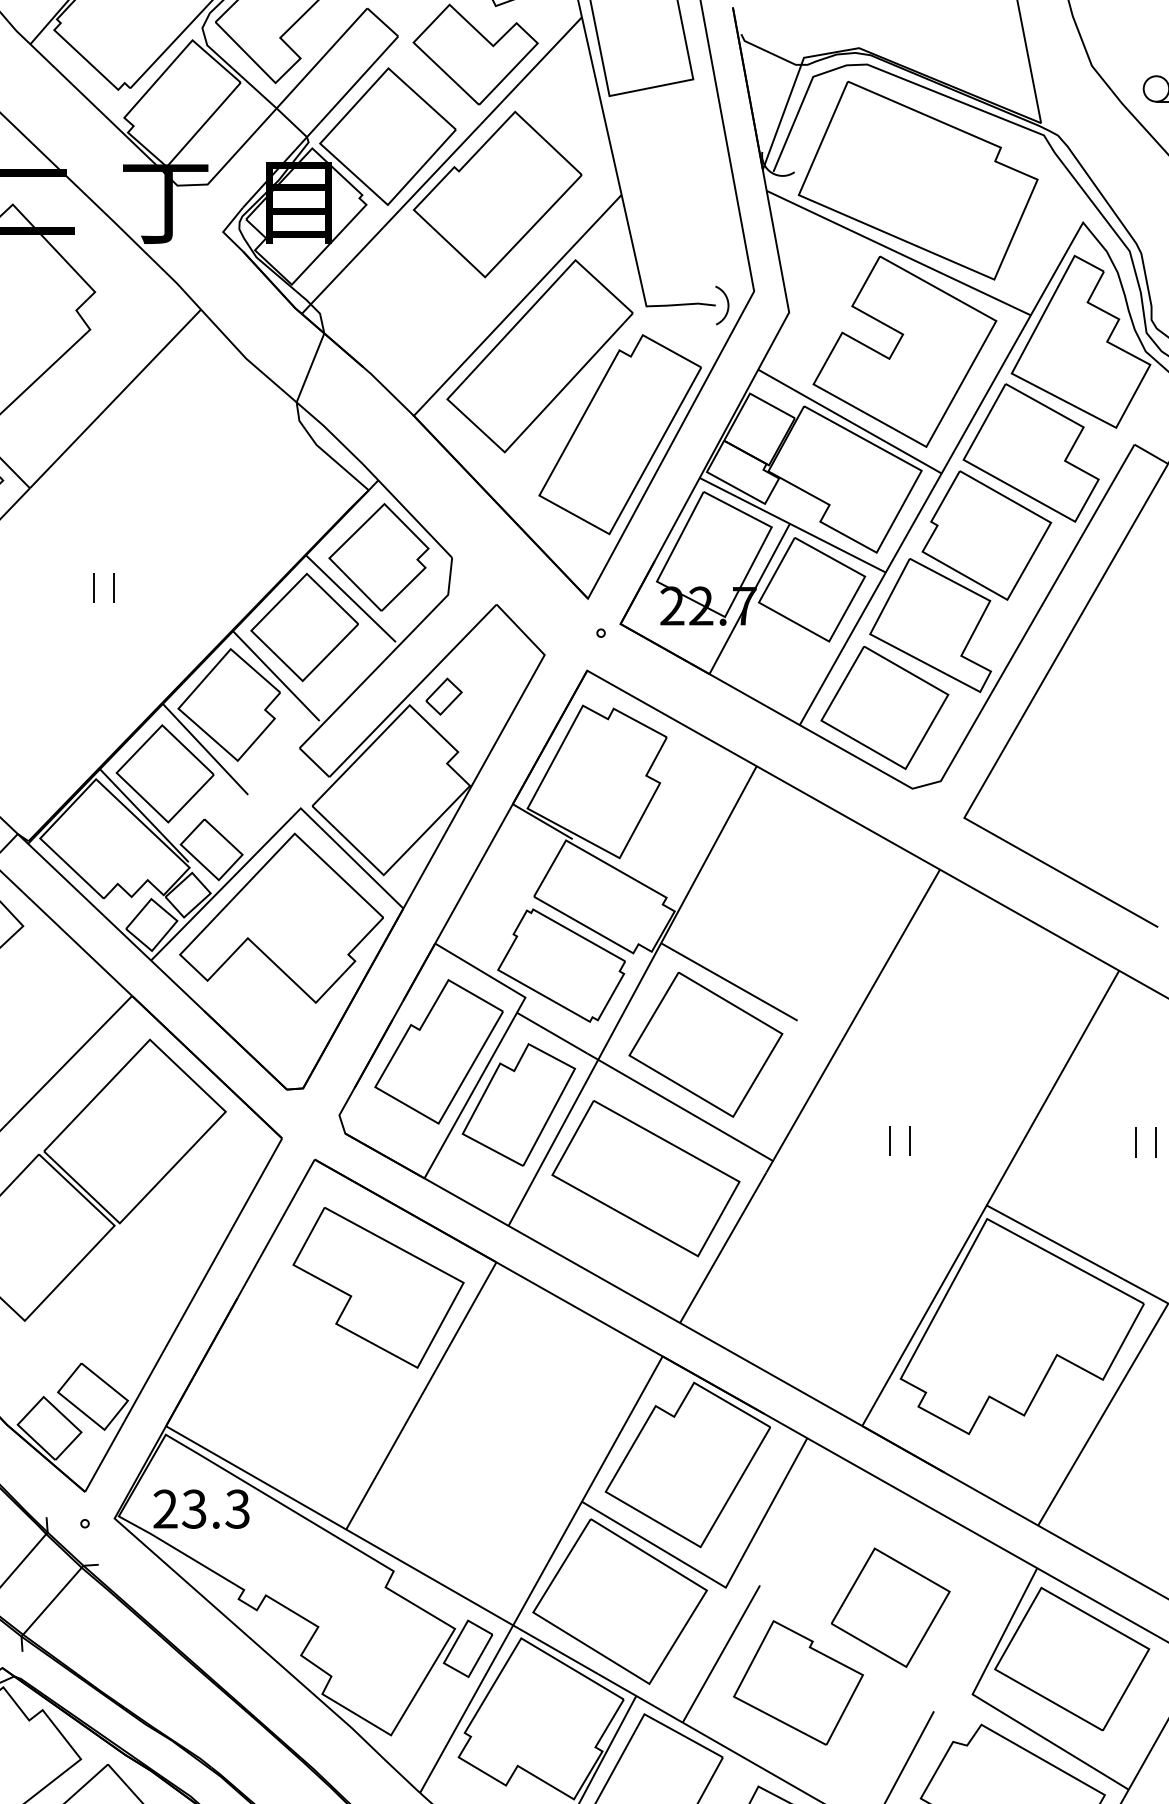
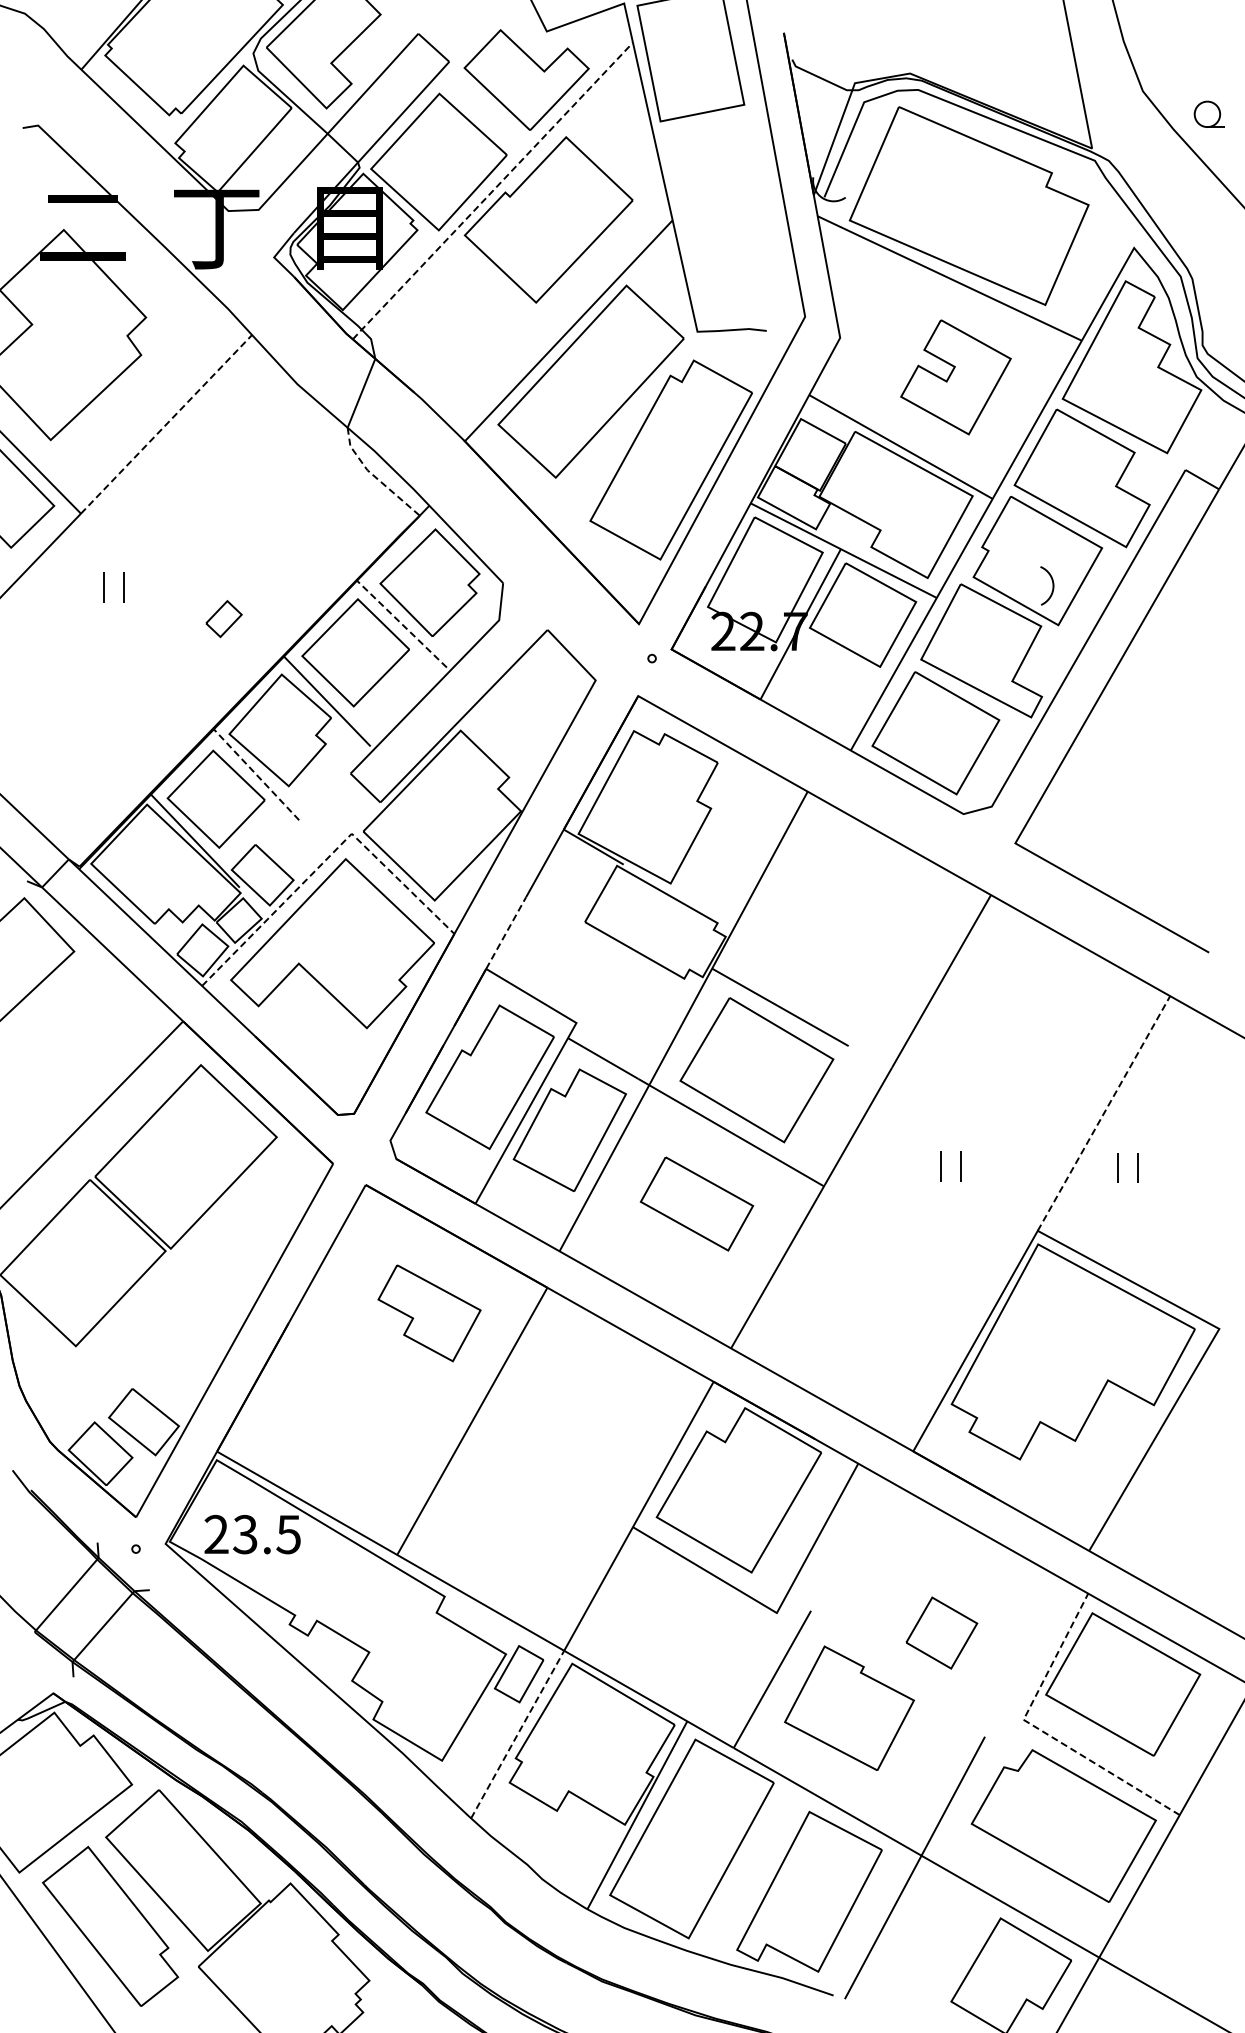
line: (441, 166) -> (492, 191), solid -> dashed
part: (722, 305) -> (1047, 585), moved
part: (904, 352) -> (955, 377), size x0.6
line: (115, 399) -> (166, 424), solid -> dashed
line: (323, 451) -> (374, 476), solid -> dashed
part: (94, 588) -> (104, 587), moved
line: (350, 598) -> (401, 623), solid -> dashed
part: (443, 697) -> (223, 619), moved
line: (205, 749) -> (256, 774), solid -> dashed
line: (277, 832) -> (328, 857), solid -> dashed
line: (455, 907) -> (506, 932), solid -> dashed
part: (561, 965) -> (612, 990), removed
line: (1052, 1088) -> (1103, 1113), solid -> dashed
part: (1136, 1142) -> (1118, 1167), moved
part: (645, 1178) -> (696, 1203), size x0.6
part: (378, 1288) -> (429, 1313), size x0.6
text: (237, 1508) -> (288, 1533), 23.3 -> 23.5
part: (619, 1601) -> (670, 1626), removed
part: (890, 1607) -> (941, 1632), size x0.6
line: (989, 1705) -> (1040, 1730), solid -> dashed
line: (466, 1709) -> (517, 1734), solid -> dashed

